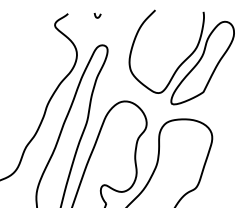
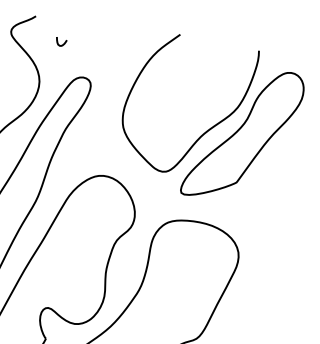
curve: (96, 15) -> (59, 41), moved

